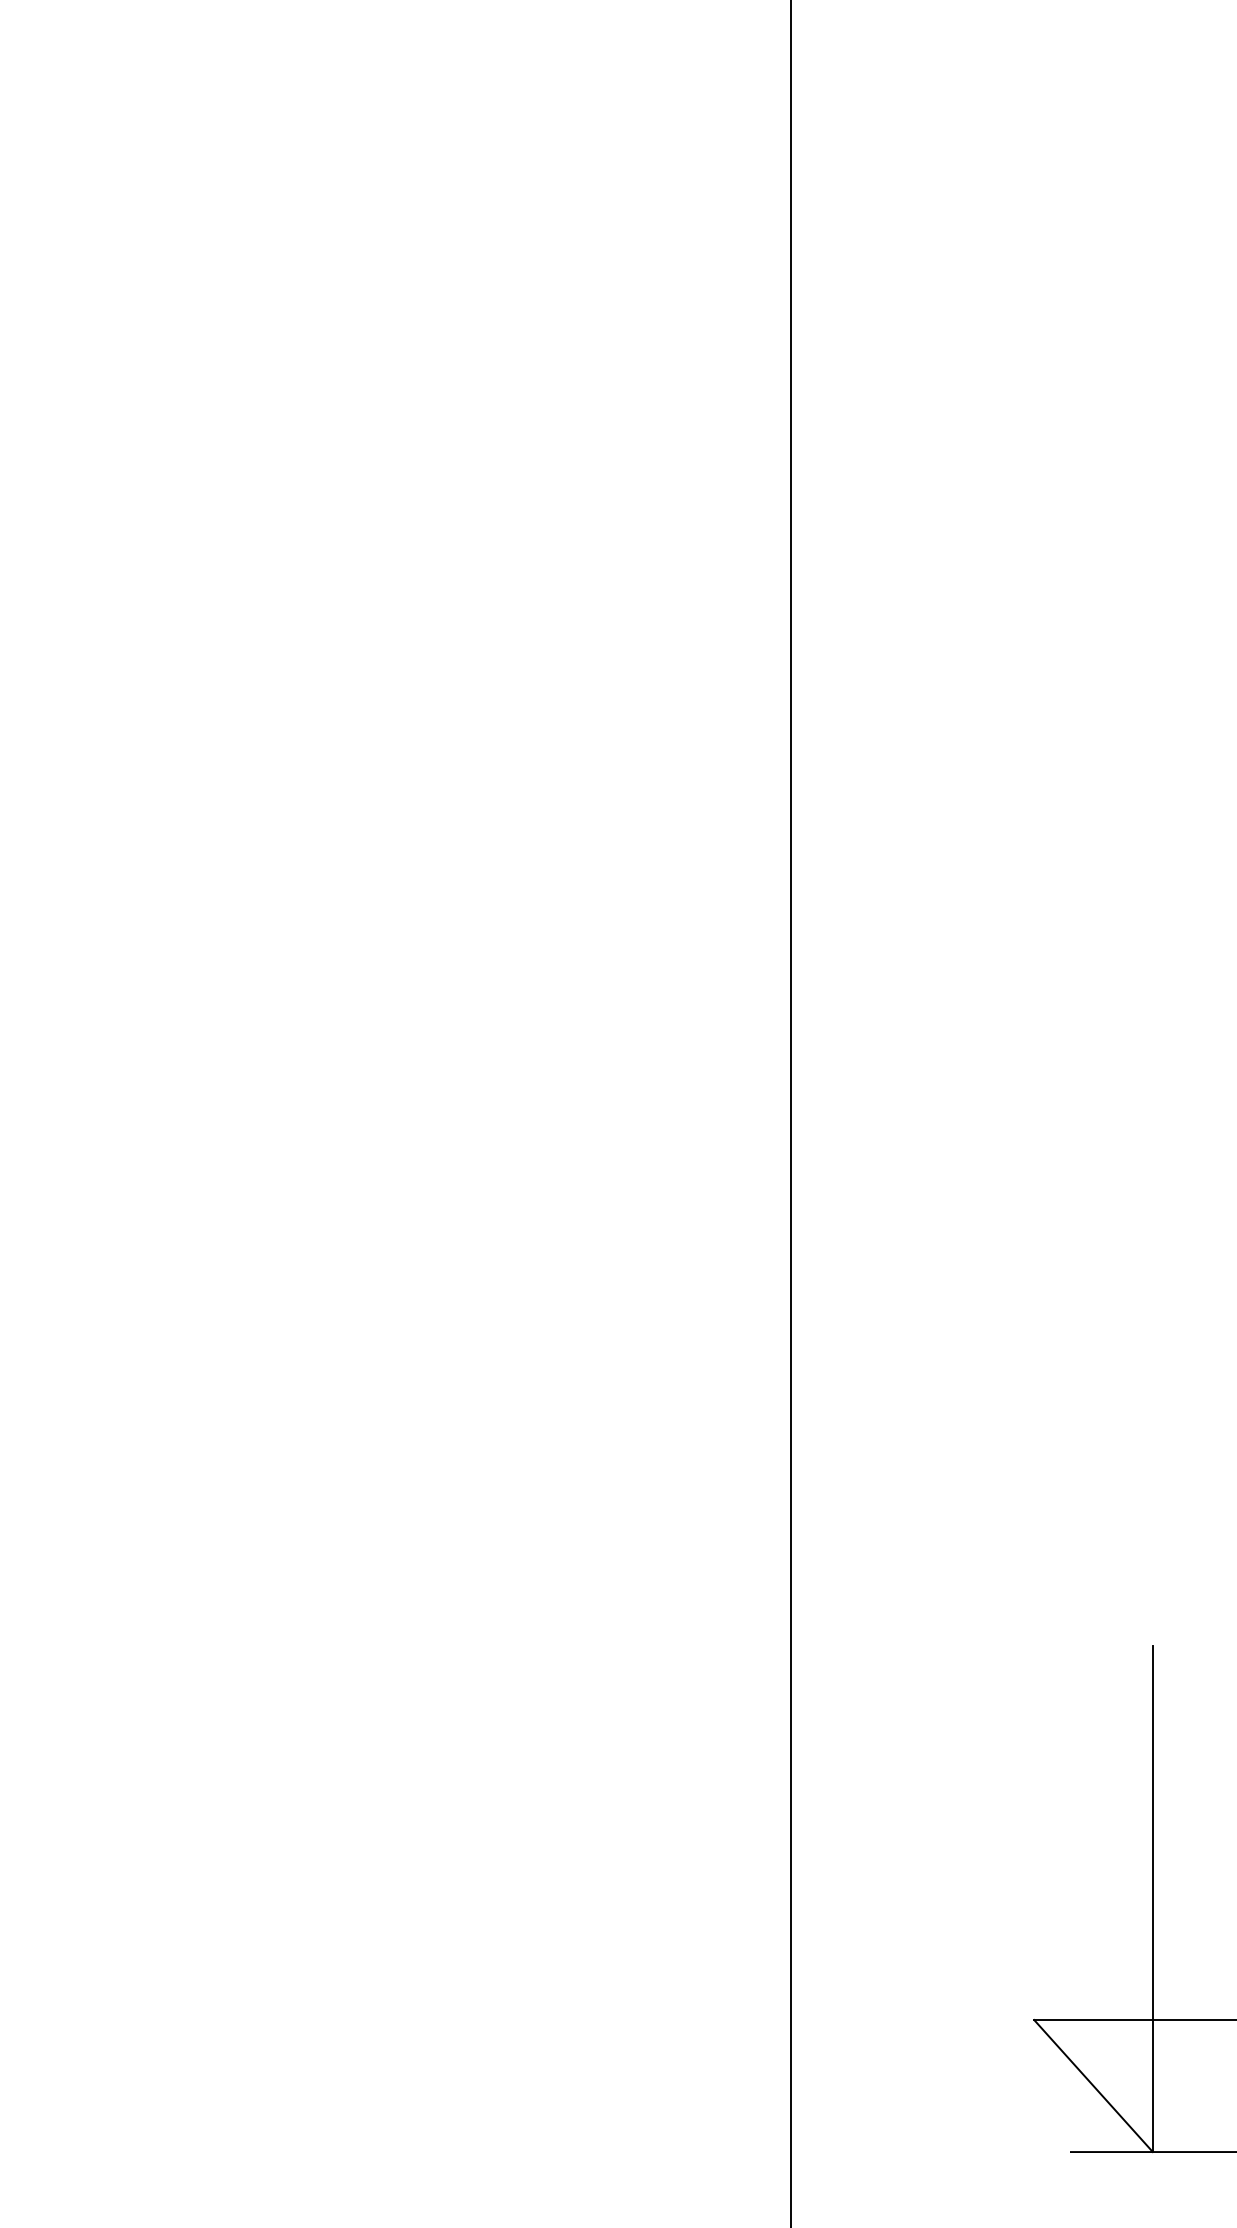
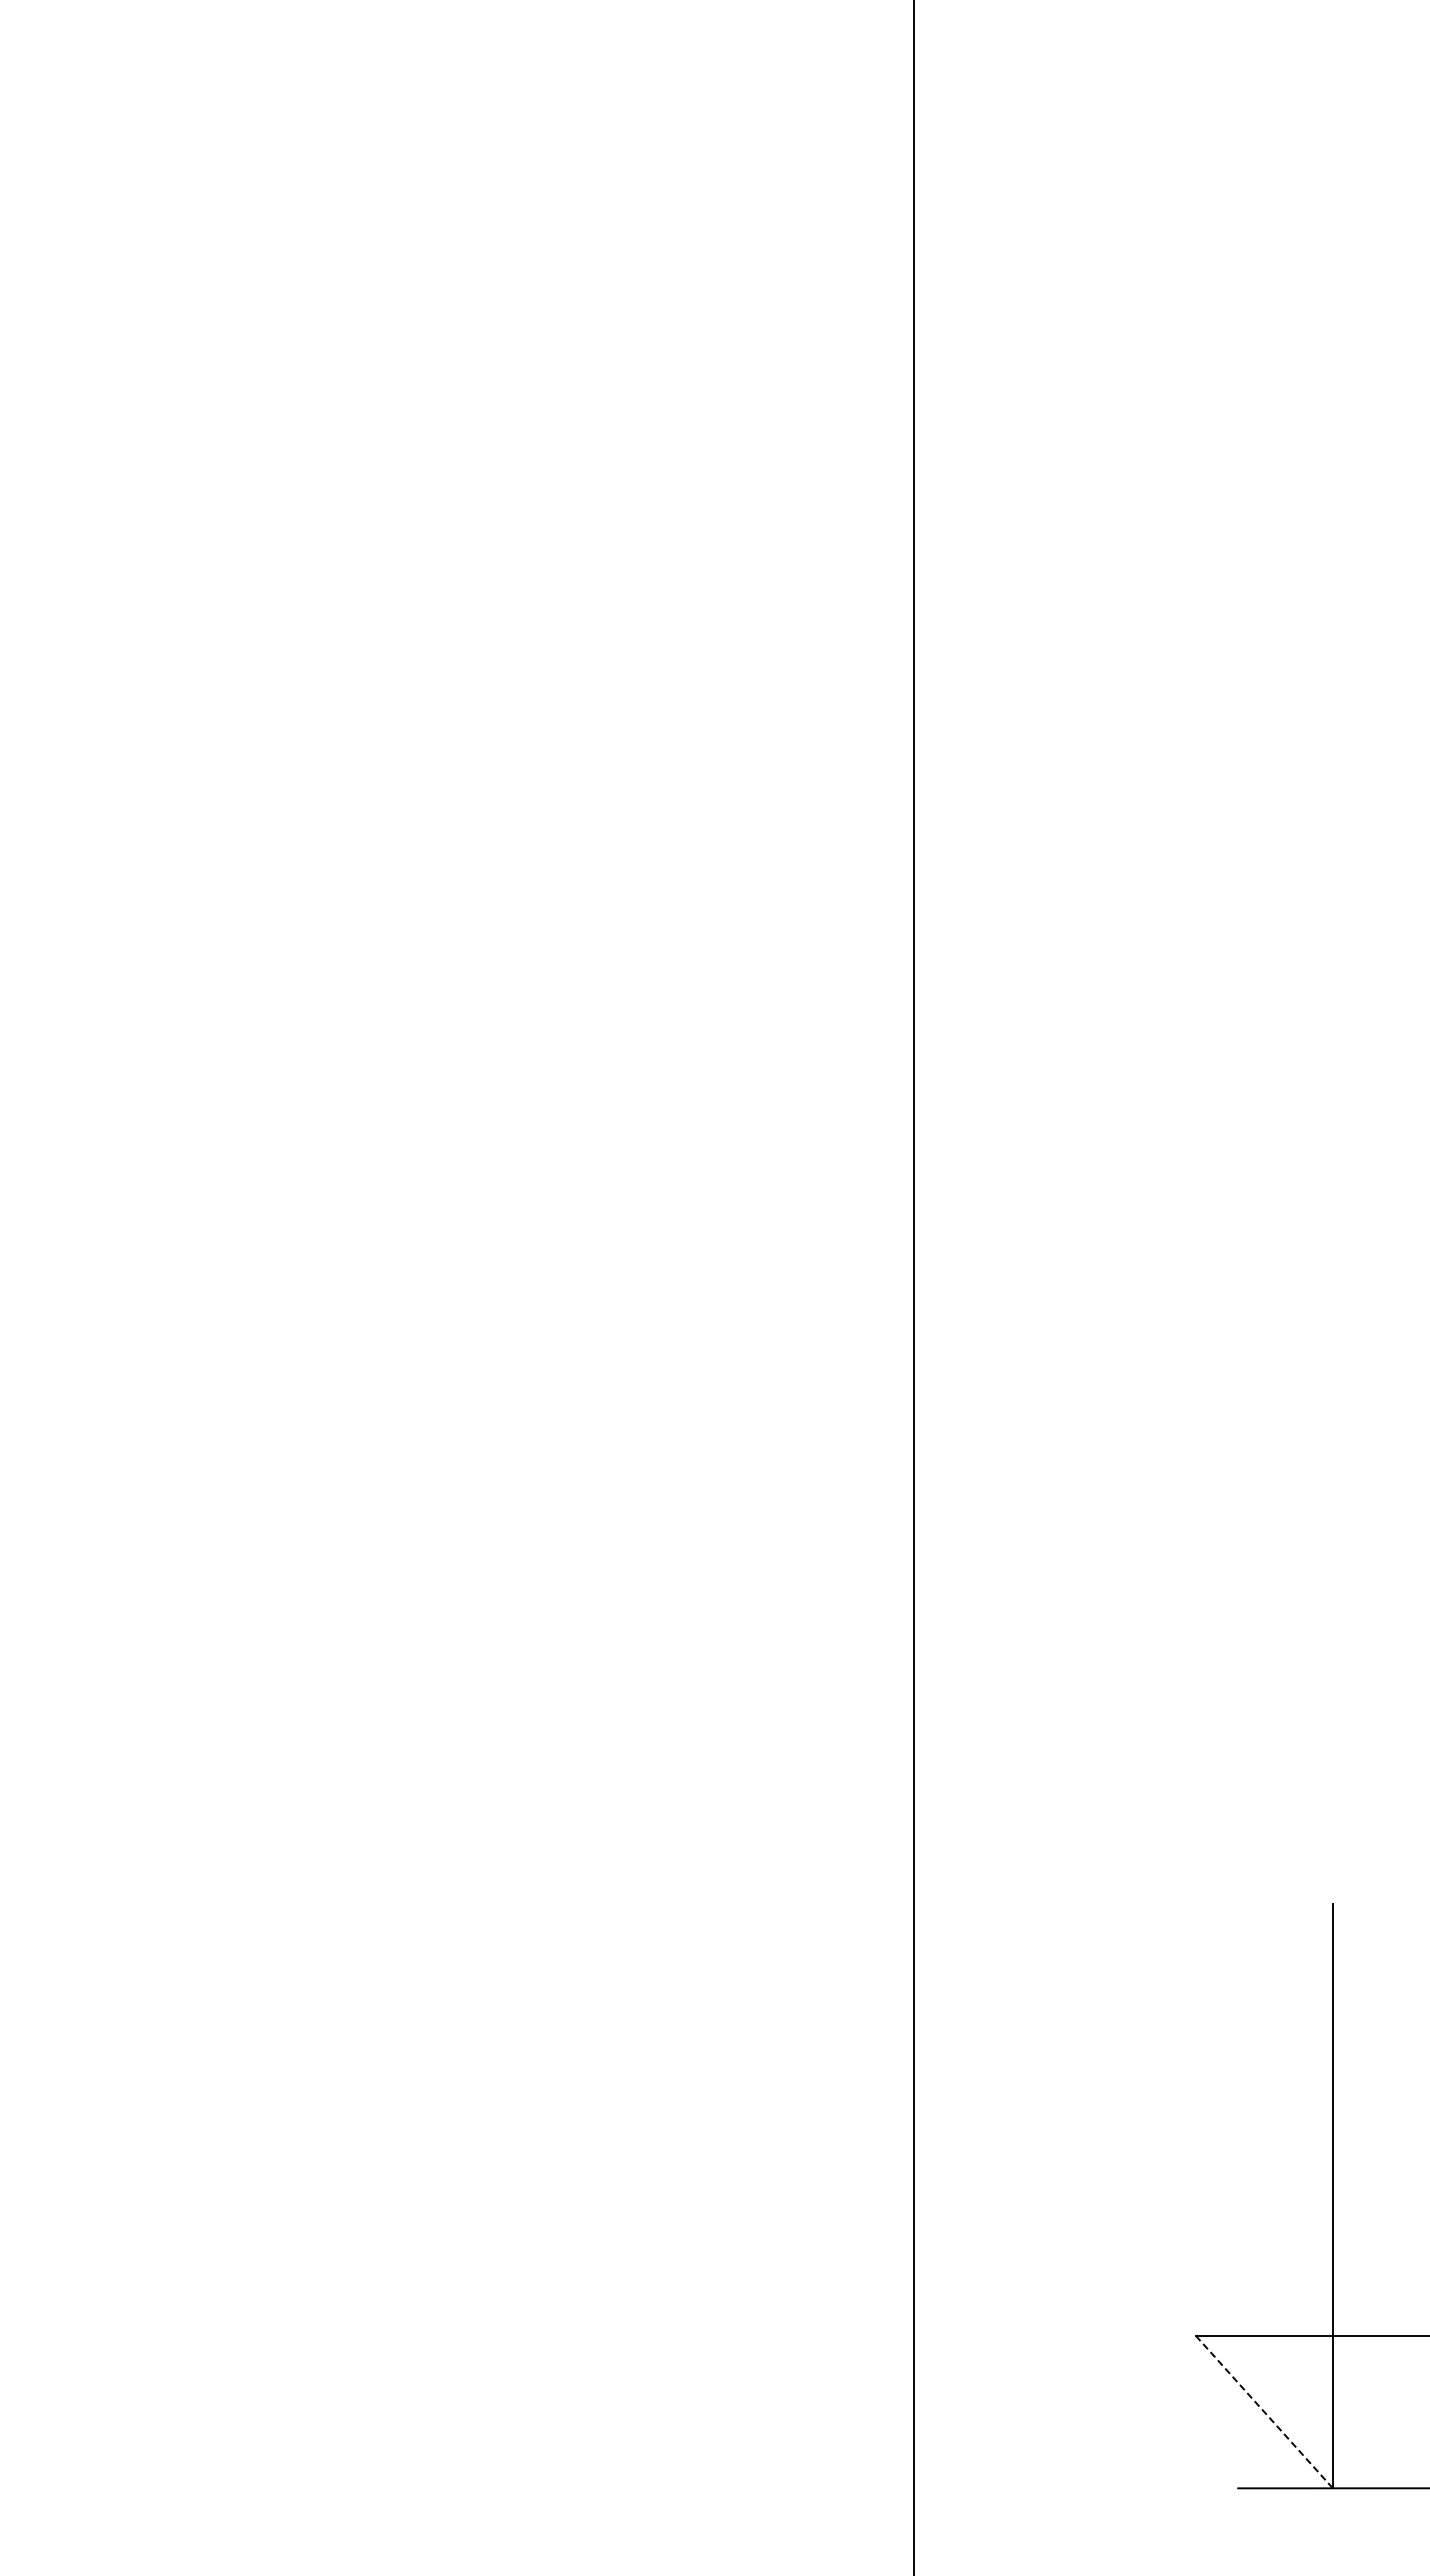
line: (1093, 2086) -> (1264, 2412), solid -> dashed

